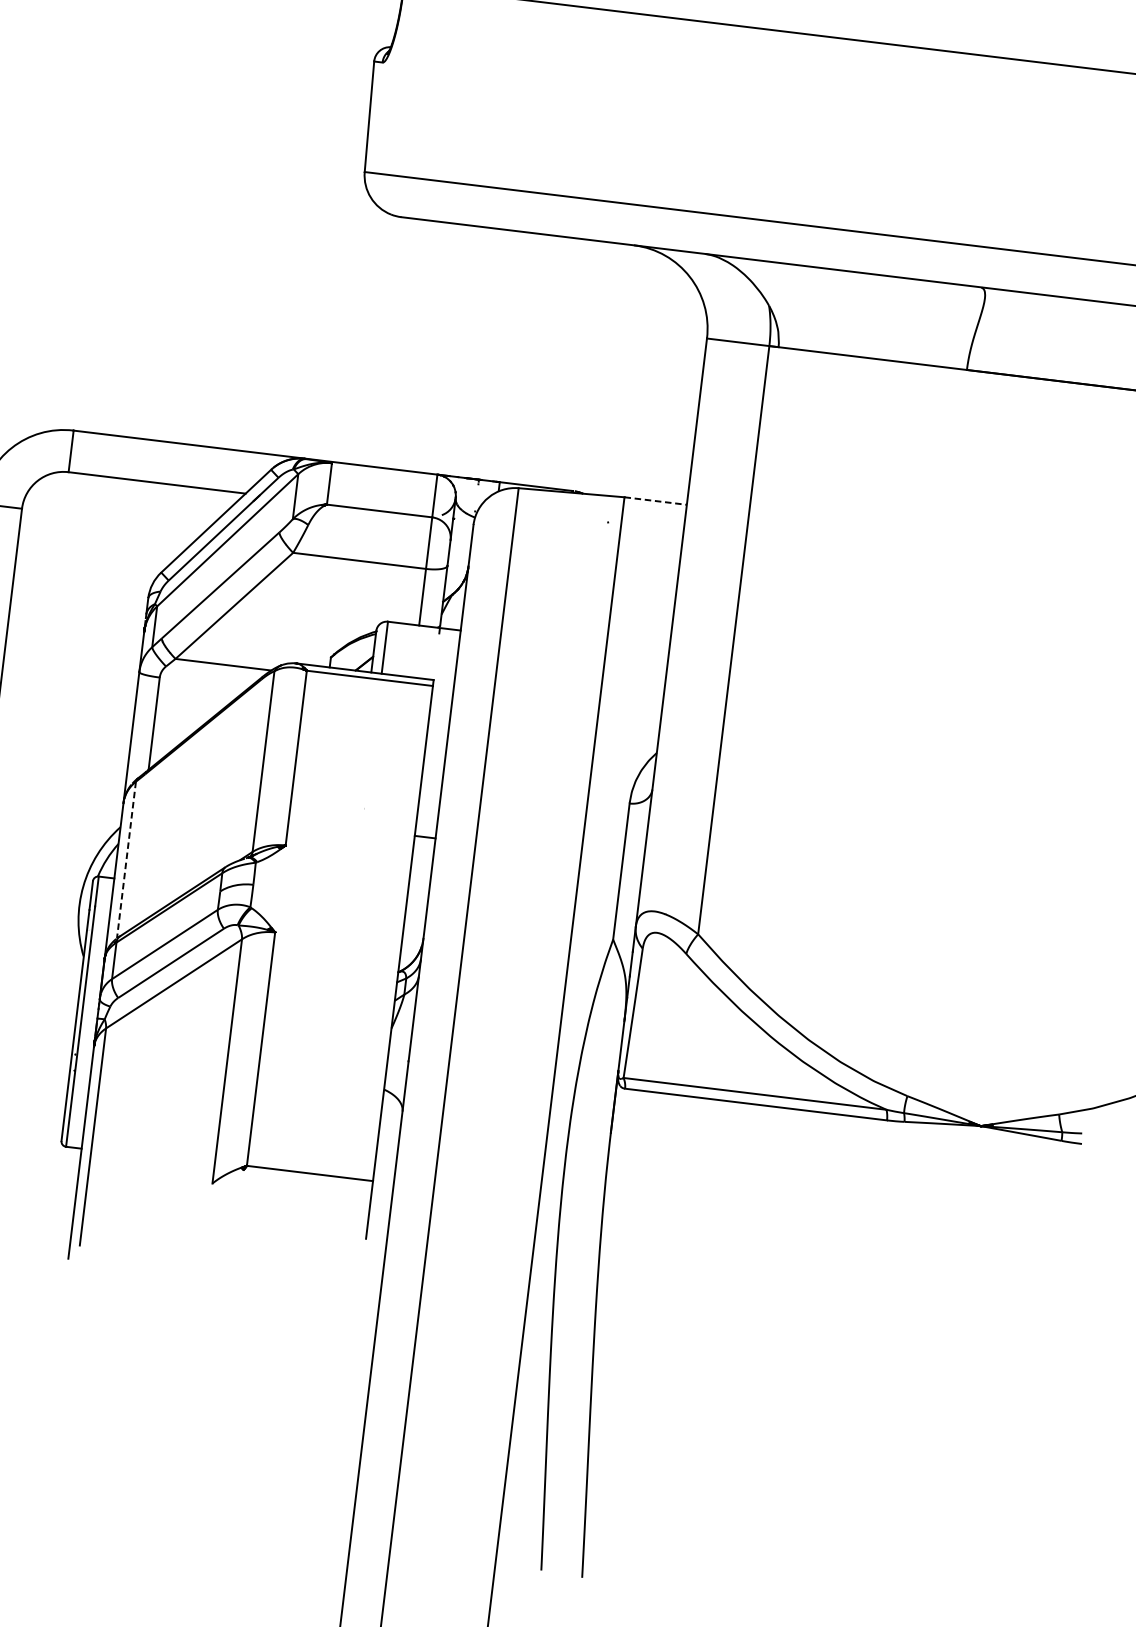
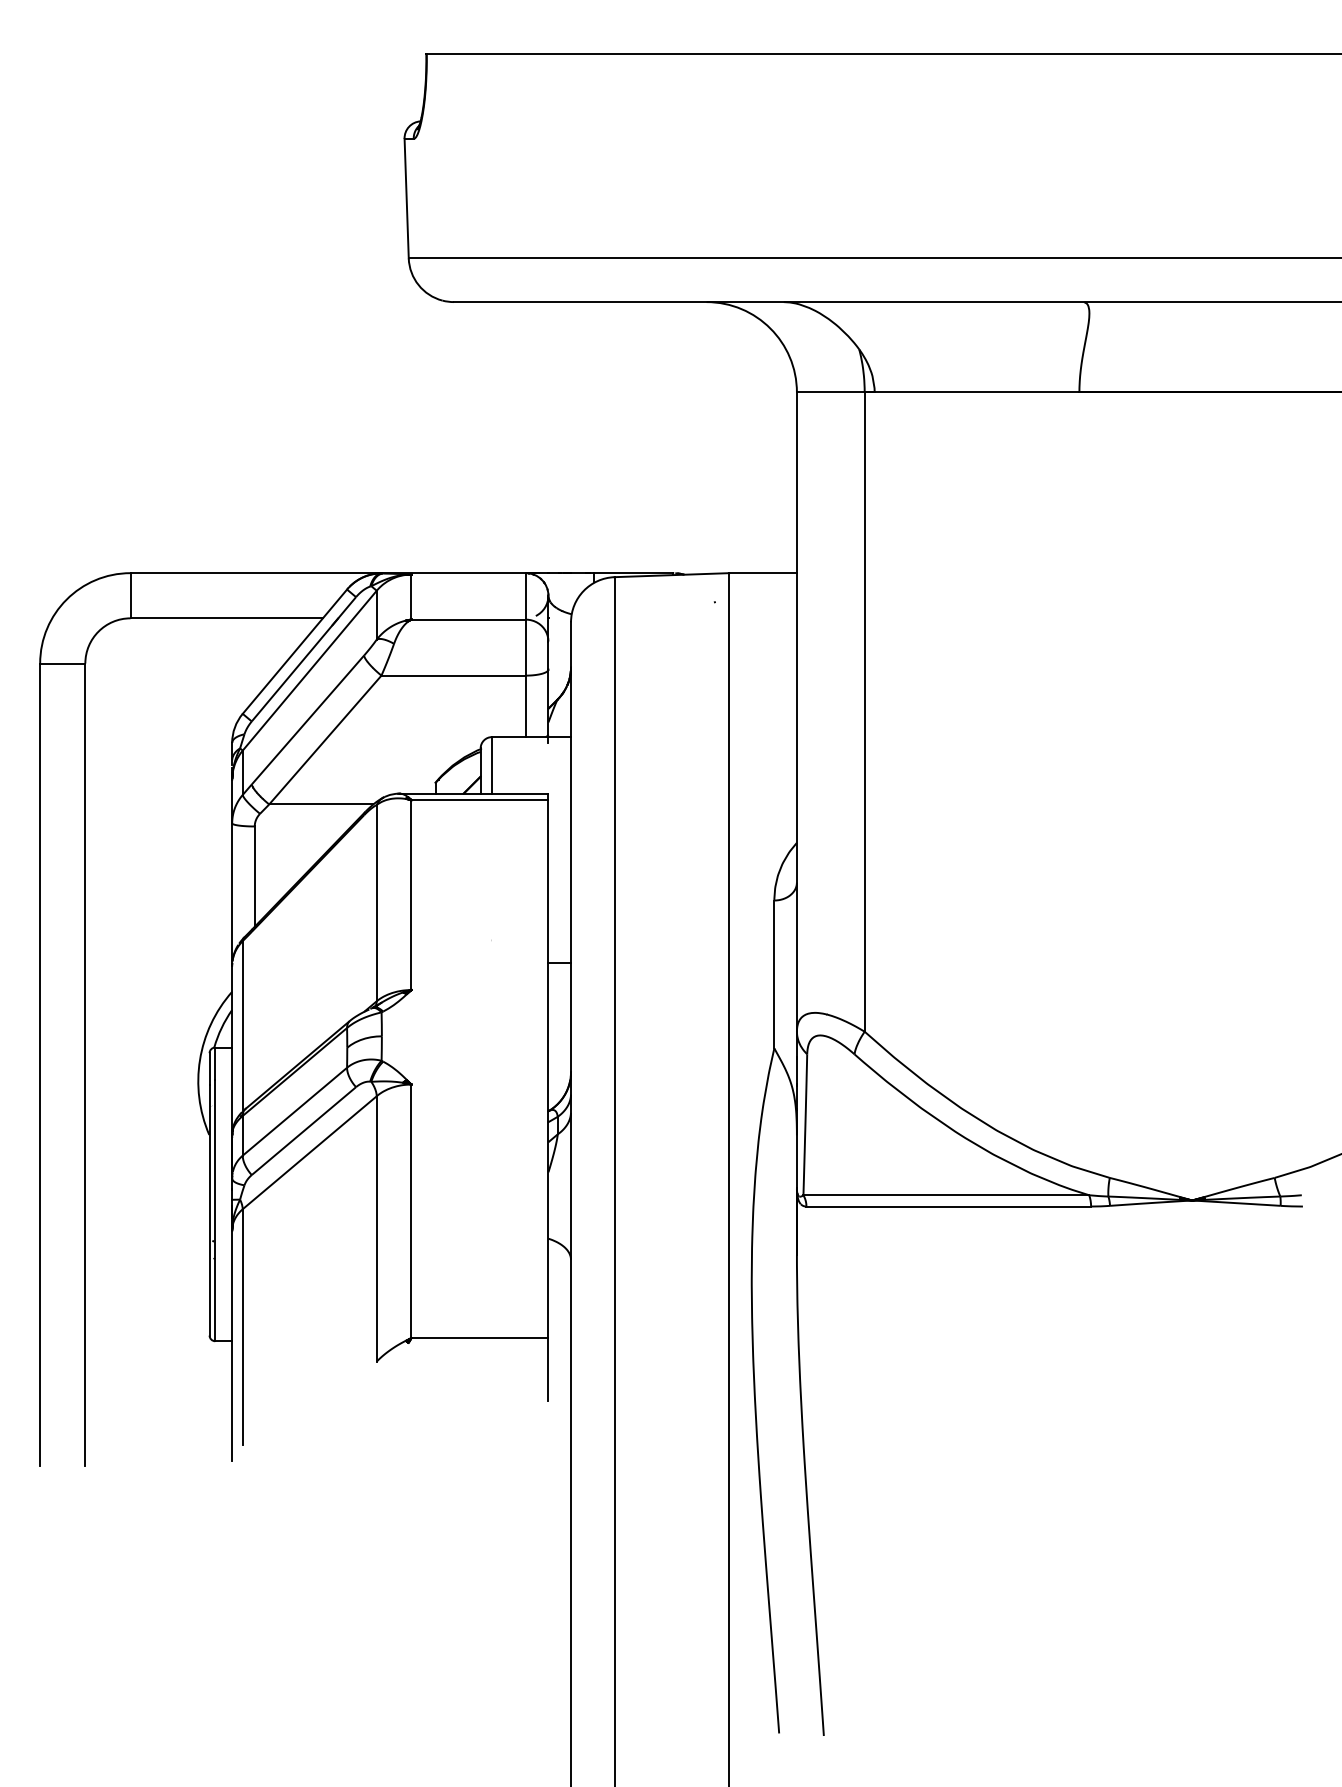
line: (656, 501) -> (763, 573), dashed -> solid
line: (126, 860) -> (242, 1026), dashed -> solid

